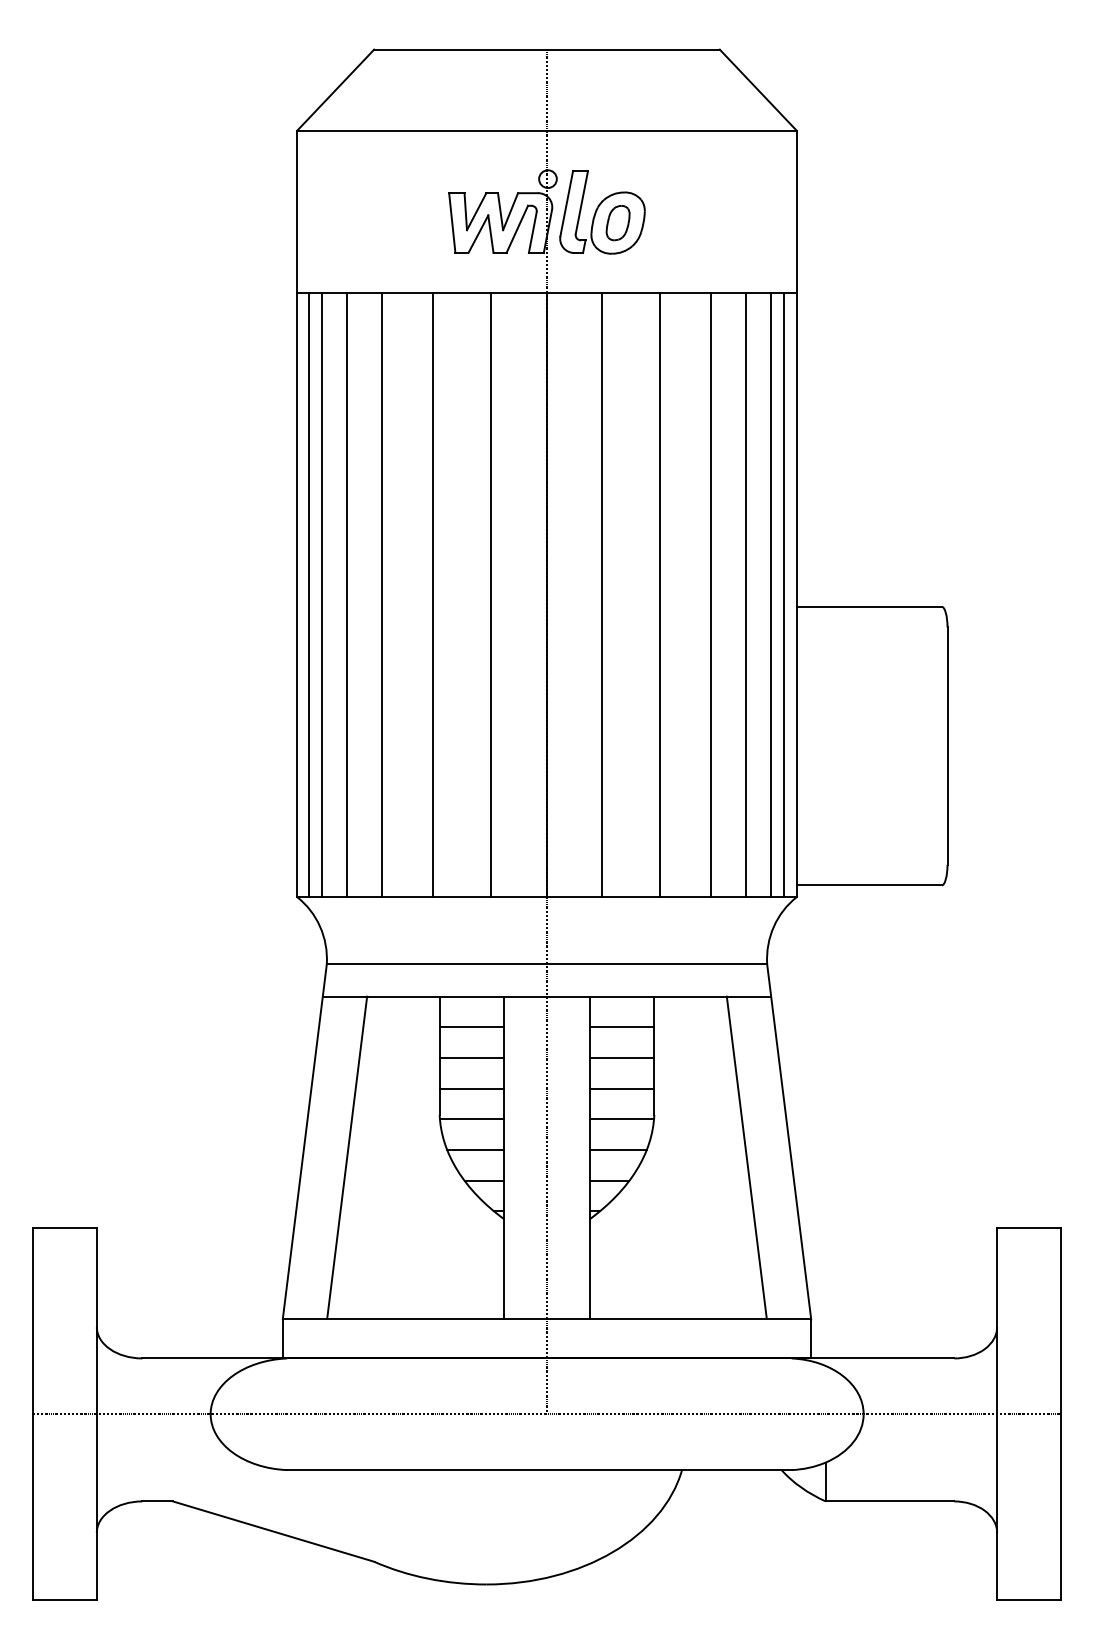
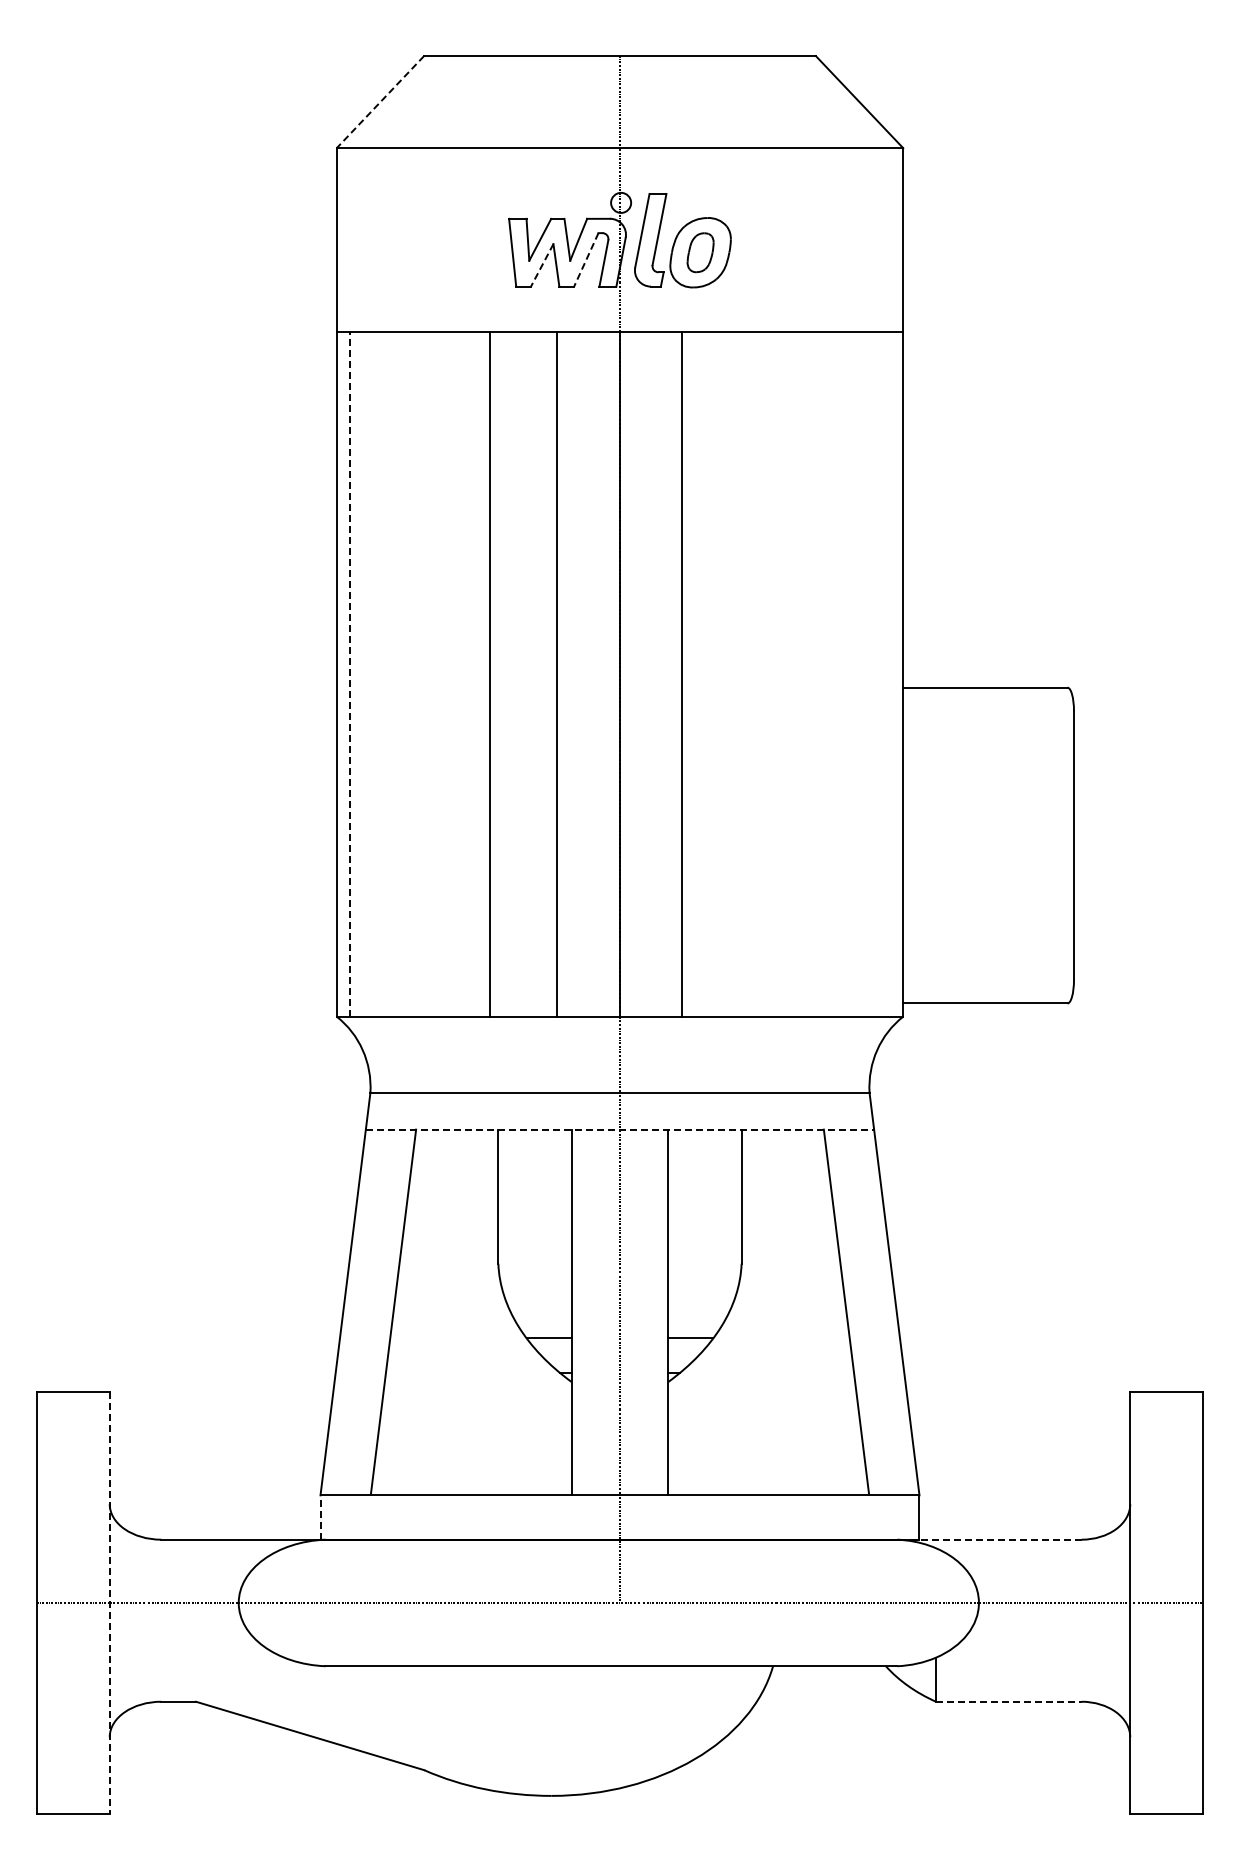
line: (335, 90) -> (380, 102), solid -> dashed
line: (517, 229) -> (586, 260), solid -> dashed
line: (478, 234) -> (542, 265), solid -> dashed
line: (309, 595) -> (350, 674), solid -> dashed
line: (322, 595) -> (365, 674), removed
line: (347, 595) -> (393, 674), removed
line: (381, 595) -> (432, 674), removed
line: (660, 595) -> (748, 674), removed
line: (711, 595) -> (806, 674), removed
line: (745, 595) -> (845, 674), removed
line: (770, 595) -> (873, 674), removed
line: (783, 595) -> (888, 674), removed
line: (547, 996) -> (620, 1129), solid -> dashed
line: (471, 1027) -> (534, 1164), removed
line: (621, 1027) -> (704, 1164), removed
line: (471, 1058) -> (534, 1199), removed
line: (621, 1058) -> (704, 1199), removed
line: (471, 1088) -> (534, 1233), removed
line: (621, 1088) -> (704, 1233), removed
line: (471, 1119) -> (534, 1268), removed
line: (621, 1119) -> (704, 1268), removed
line: (475, 1150) -> (538, 1303), removed
line: (618, 1150) -> (700, 1303), removed
line: (282, 1338) -> (320, 1517), solid -> dashed
line: (872, 1358) -> (989, 1539), solid -> dashed
line: (96, 1413) -> (109, 1602), solid -> dashed
line: (889, 1501) -> (1008, 1701), solid -> dashed

